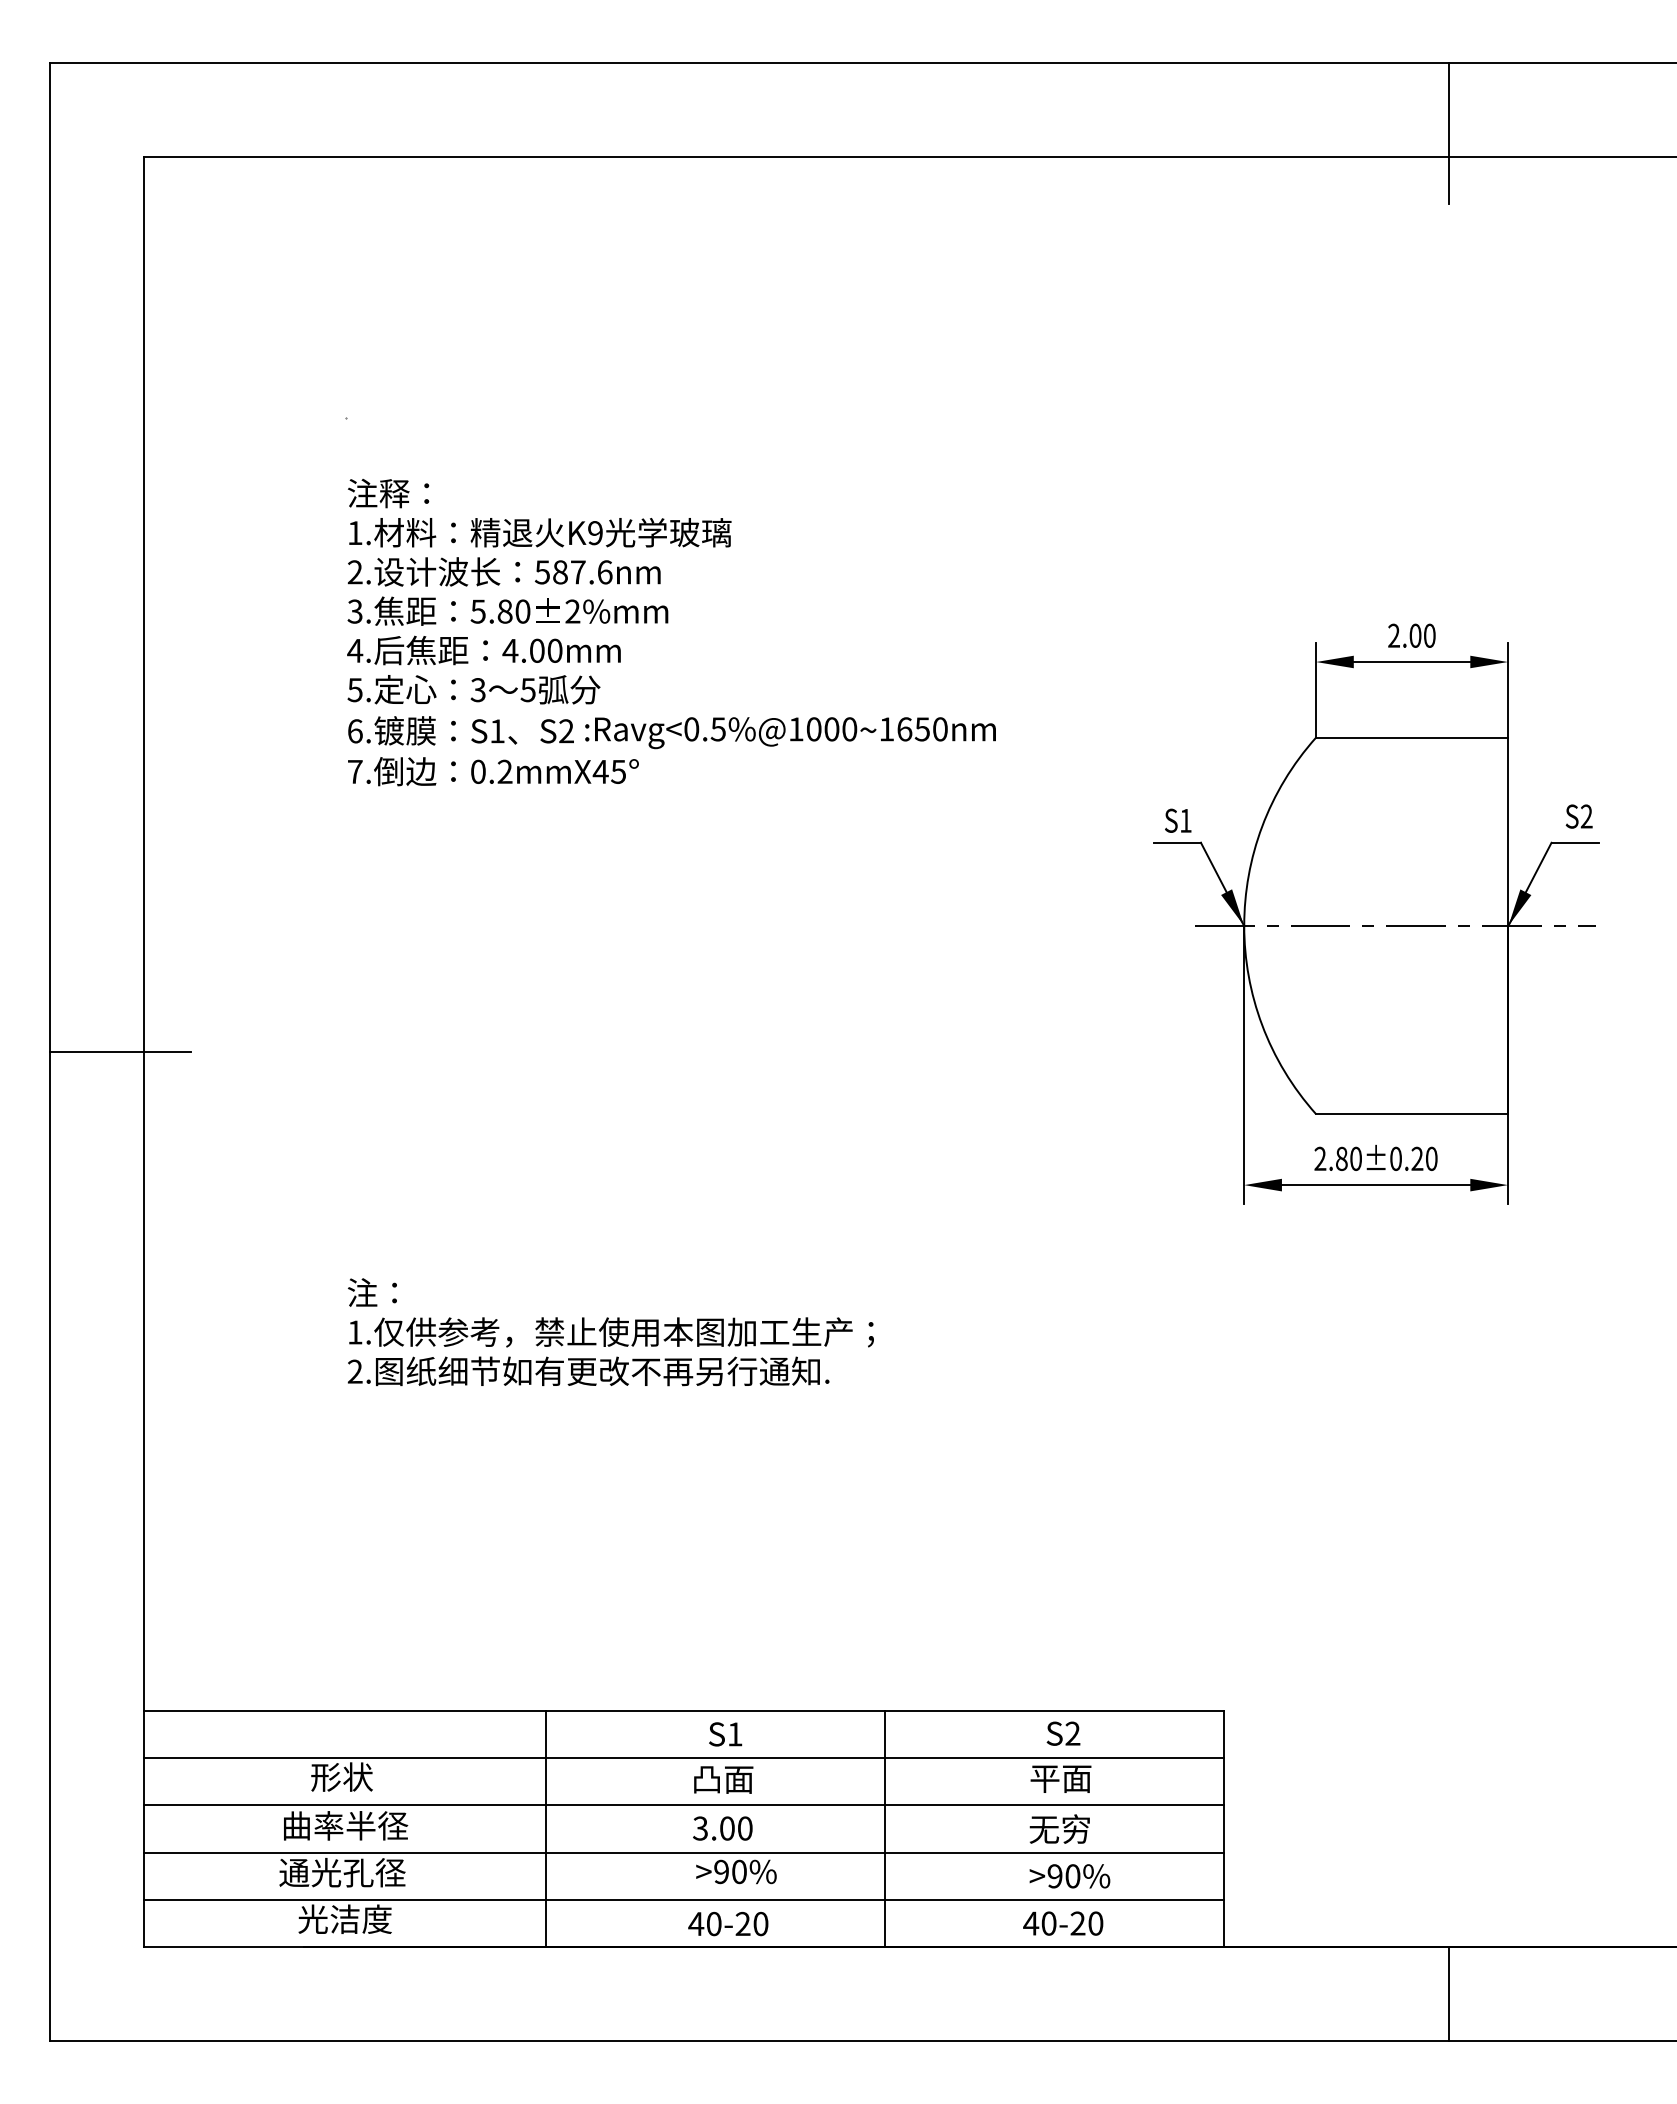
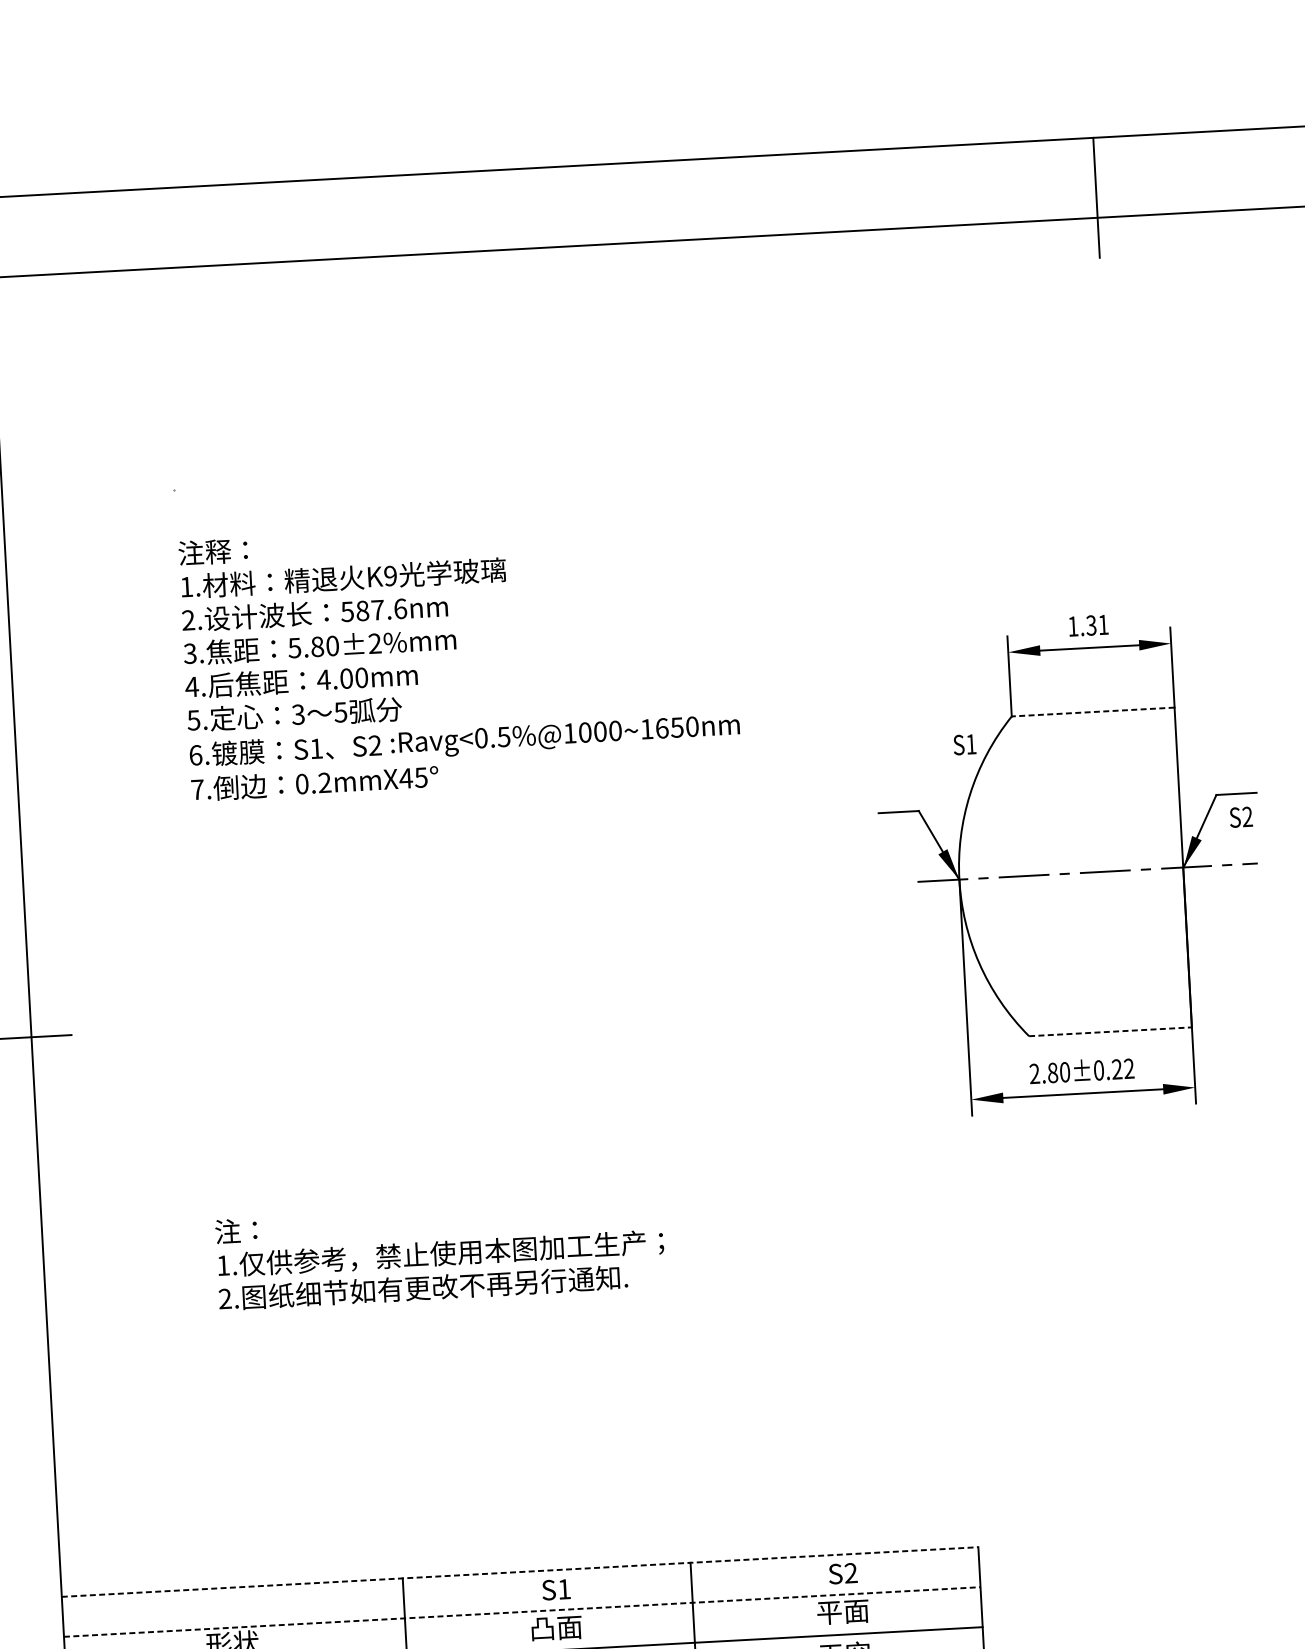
text: (1411, 635) -> (1088, 625), 2.00 -> 1.31
line: (1412, 737) -> (1093, 711), solid -> dashed
text: (1578, 816) -> (1240, 817), moved
text: (1178, 820) -> (965, 744), moved
line: (1412, 1114) -> (1110, 1032), solid -> dashed
text: (1431, 1158) -> (1129, 1068), 2.80±0.20 -> 2.80±0.22
line: (684, 1711) -> (520, 1572), solid -> dashed
line: (684, 1758) -> (522, 1612), solid -> dashed

